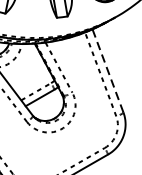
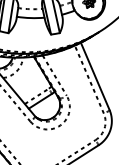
line: (108, 71) -> (95, 76), dashed -> solid

